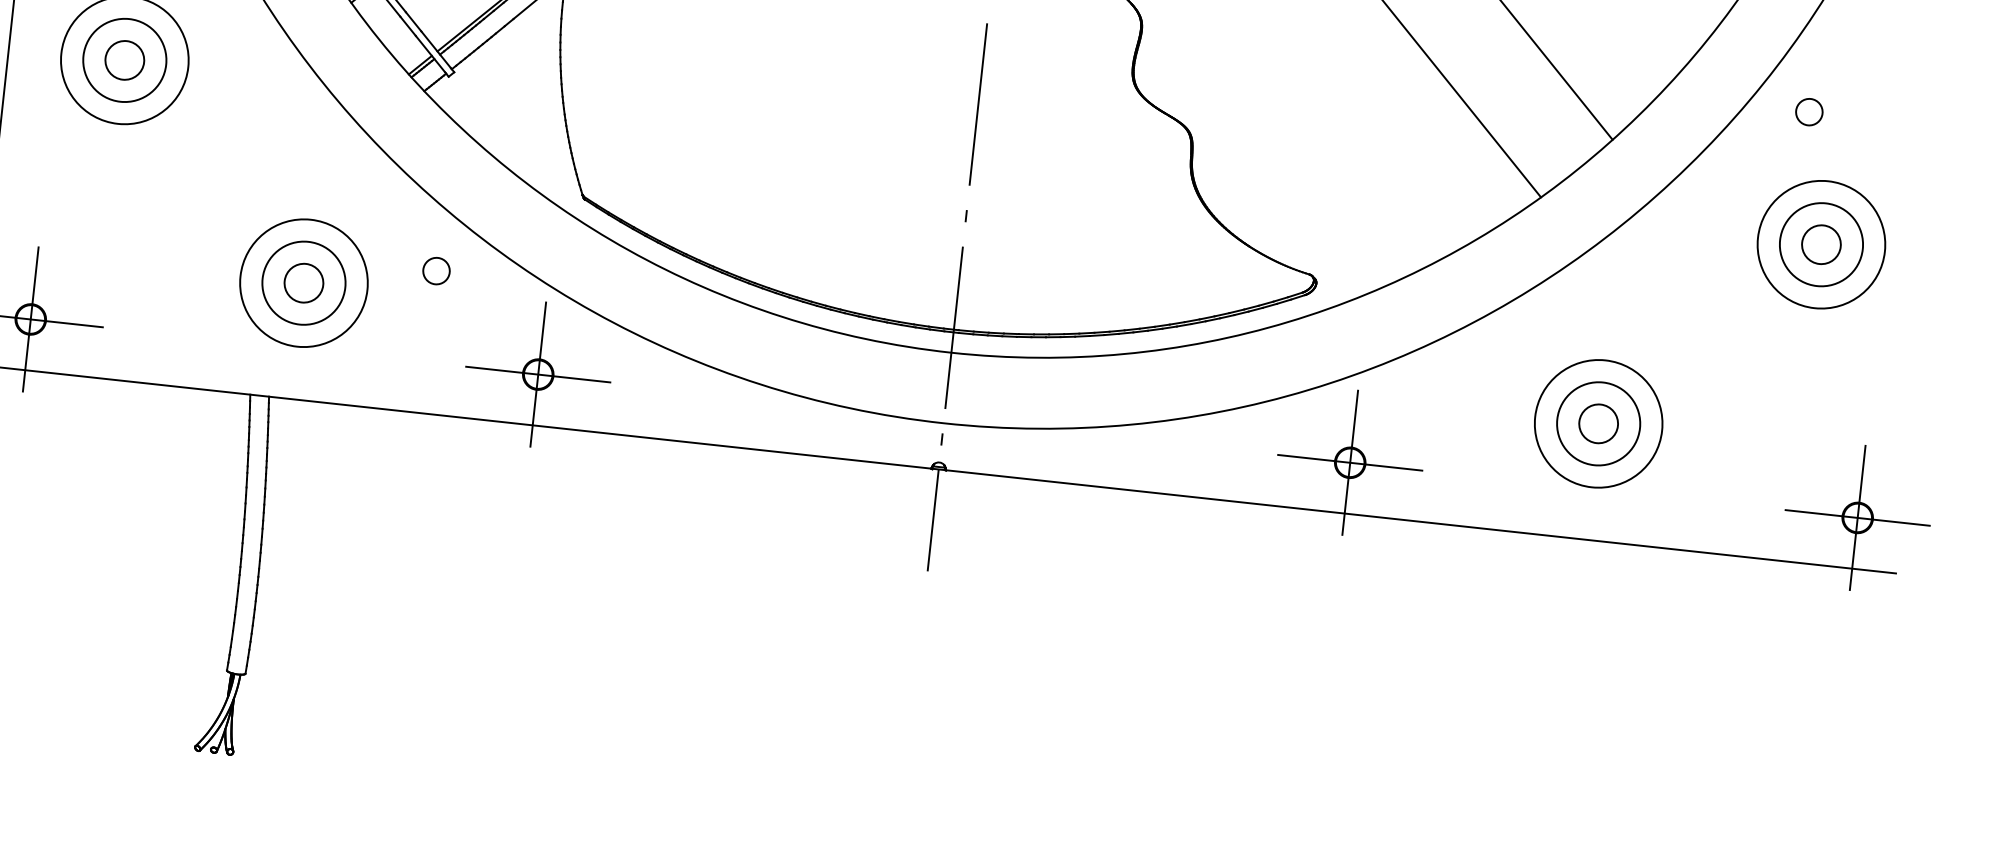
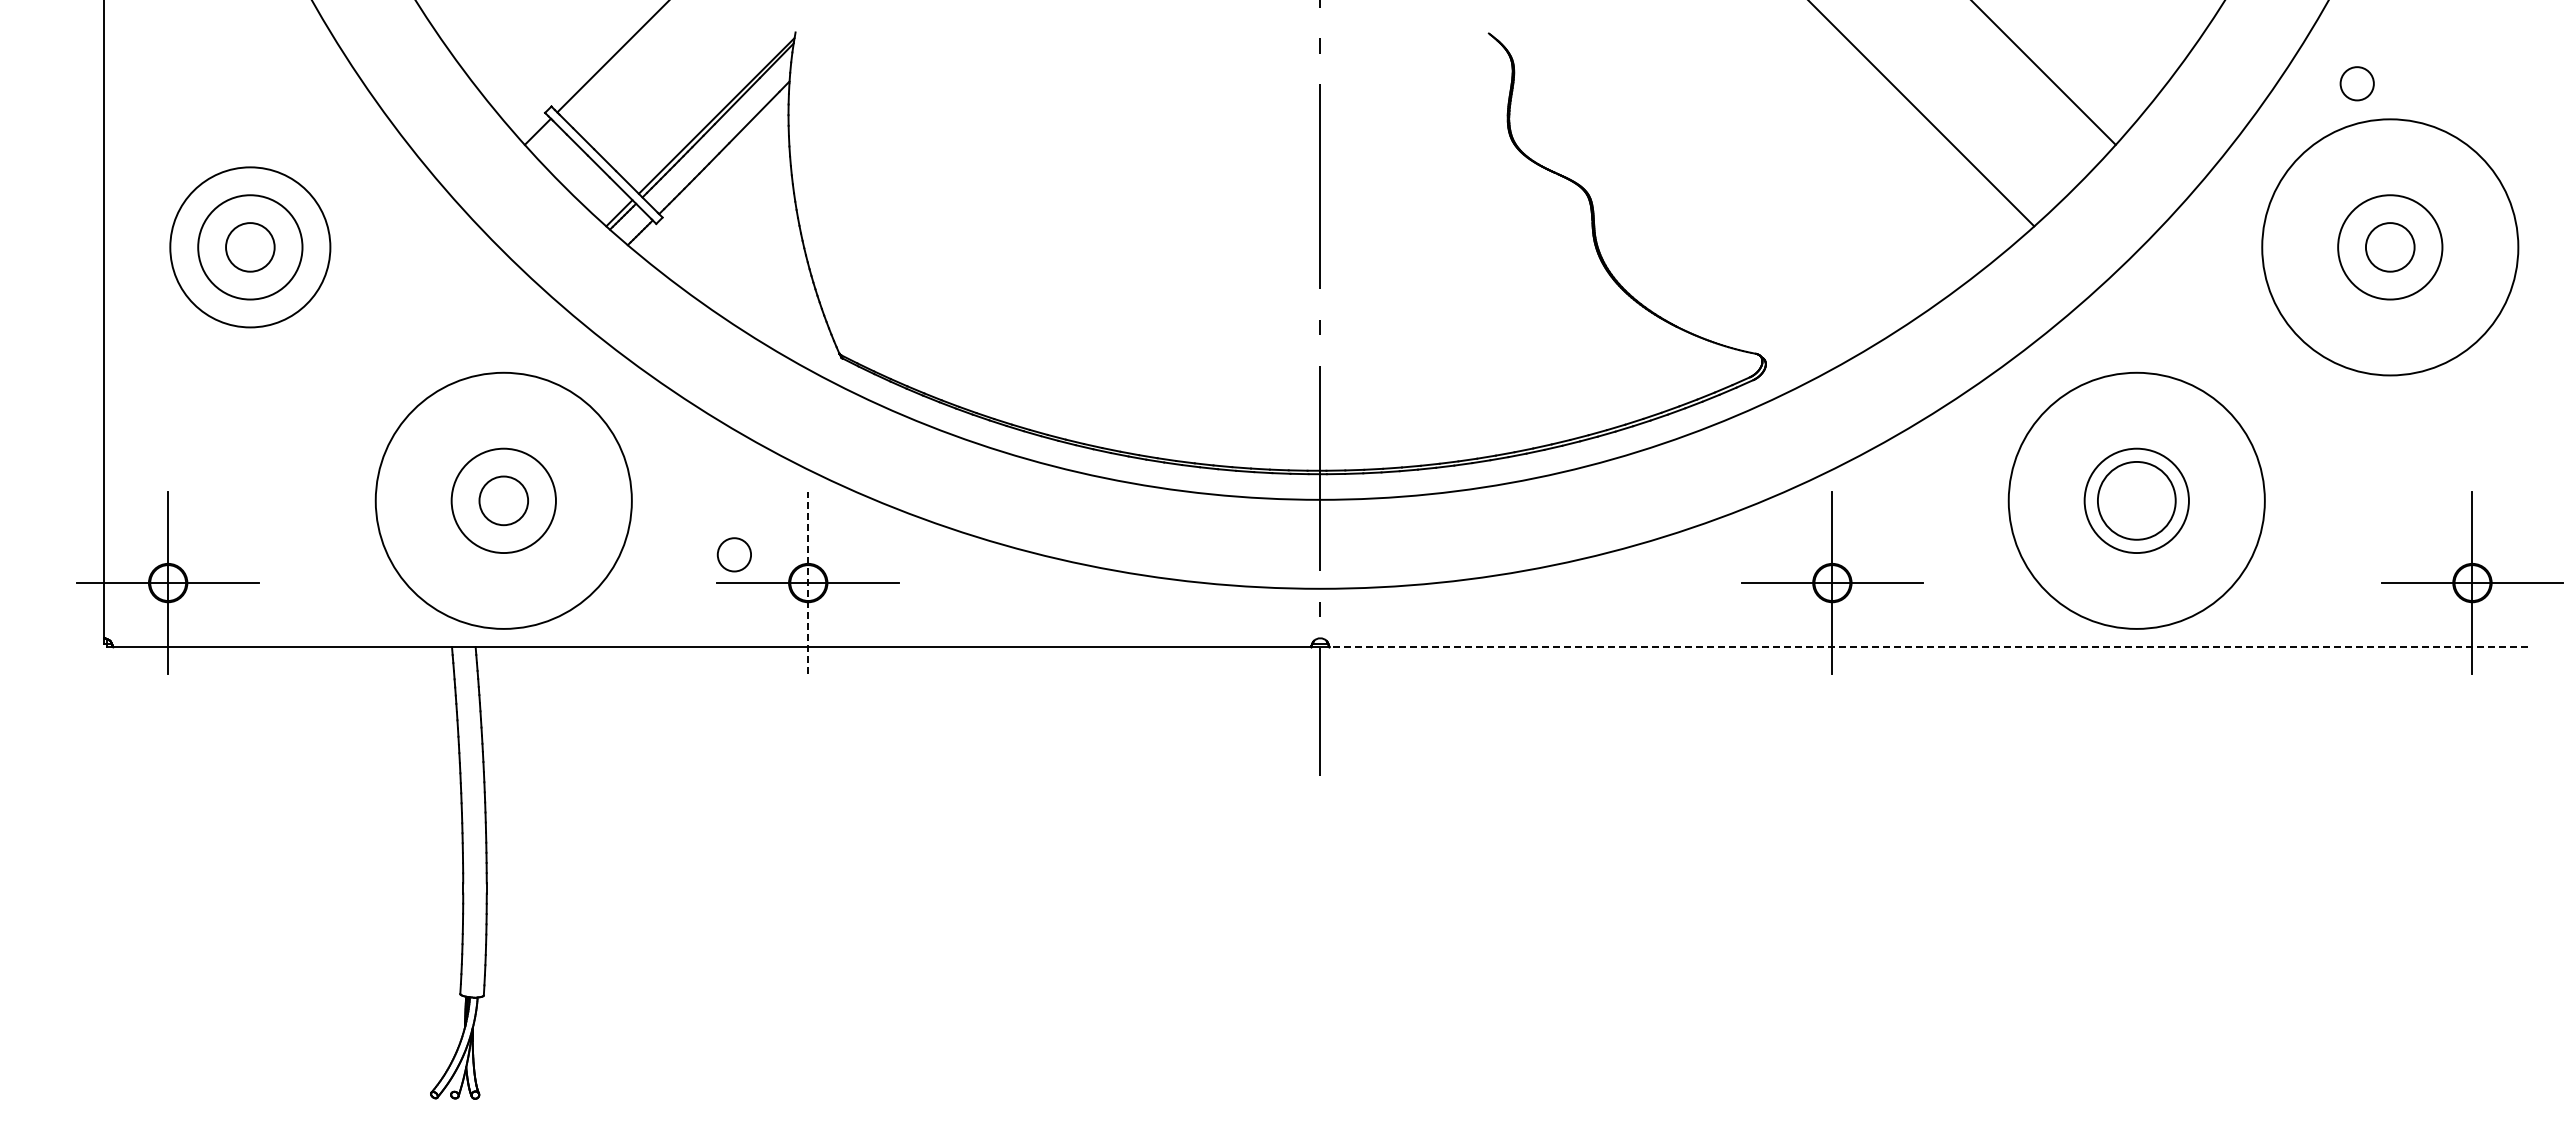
circle: (1821, 244) -> (2390, 247), size x1.6
circle: (435, 270) -> (733, 554), moved
circle: (303, 282) -> (503, 500), size x1.6
line: (538, 374) -> (808, 583), solid -> dashed
circle: (1598, 423) -> (2136, 500), size x1.6
circle: (1598, 423) -> (2136, 500), size x1.6
line: (1420, 522) -> (1927, 647), solid -> dashed

